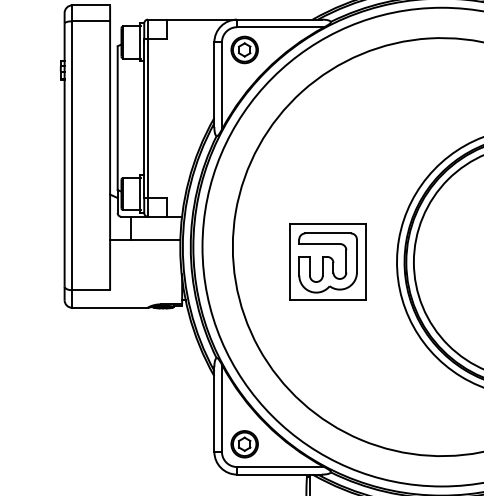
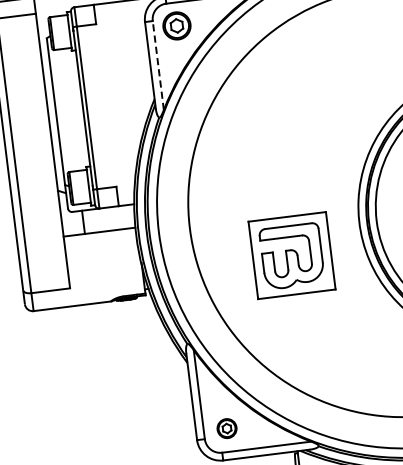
line: (221, 85) -> (157, 65), solid -> dashed
part: (327, 261) -> (291, 254), moved
part: (244, 444) -> (226, 428), size x0.7

